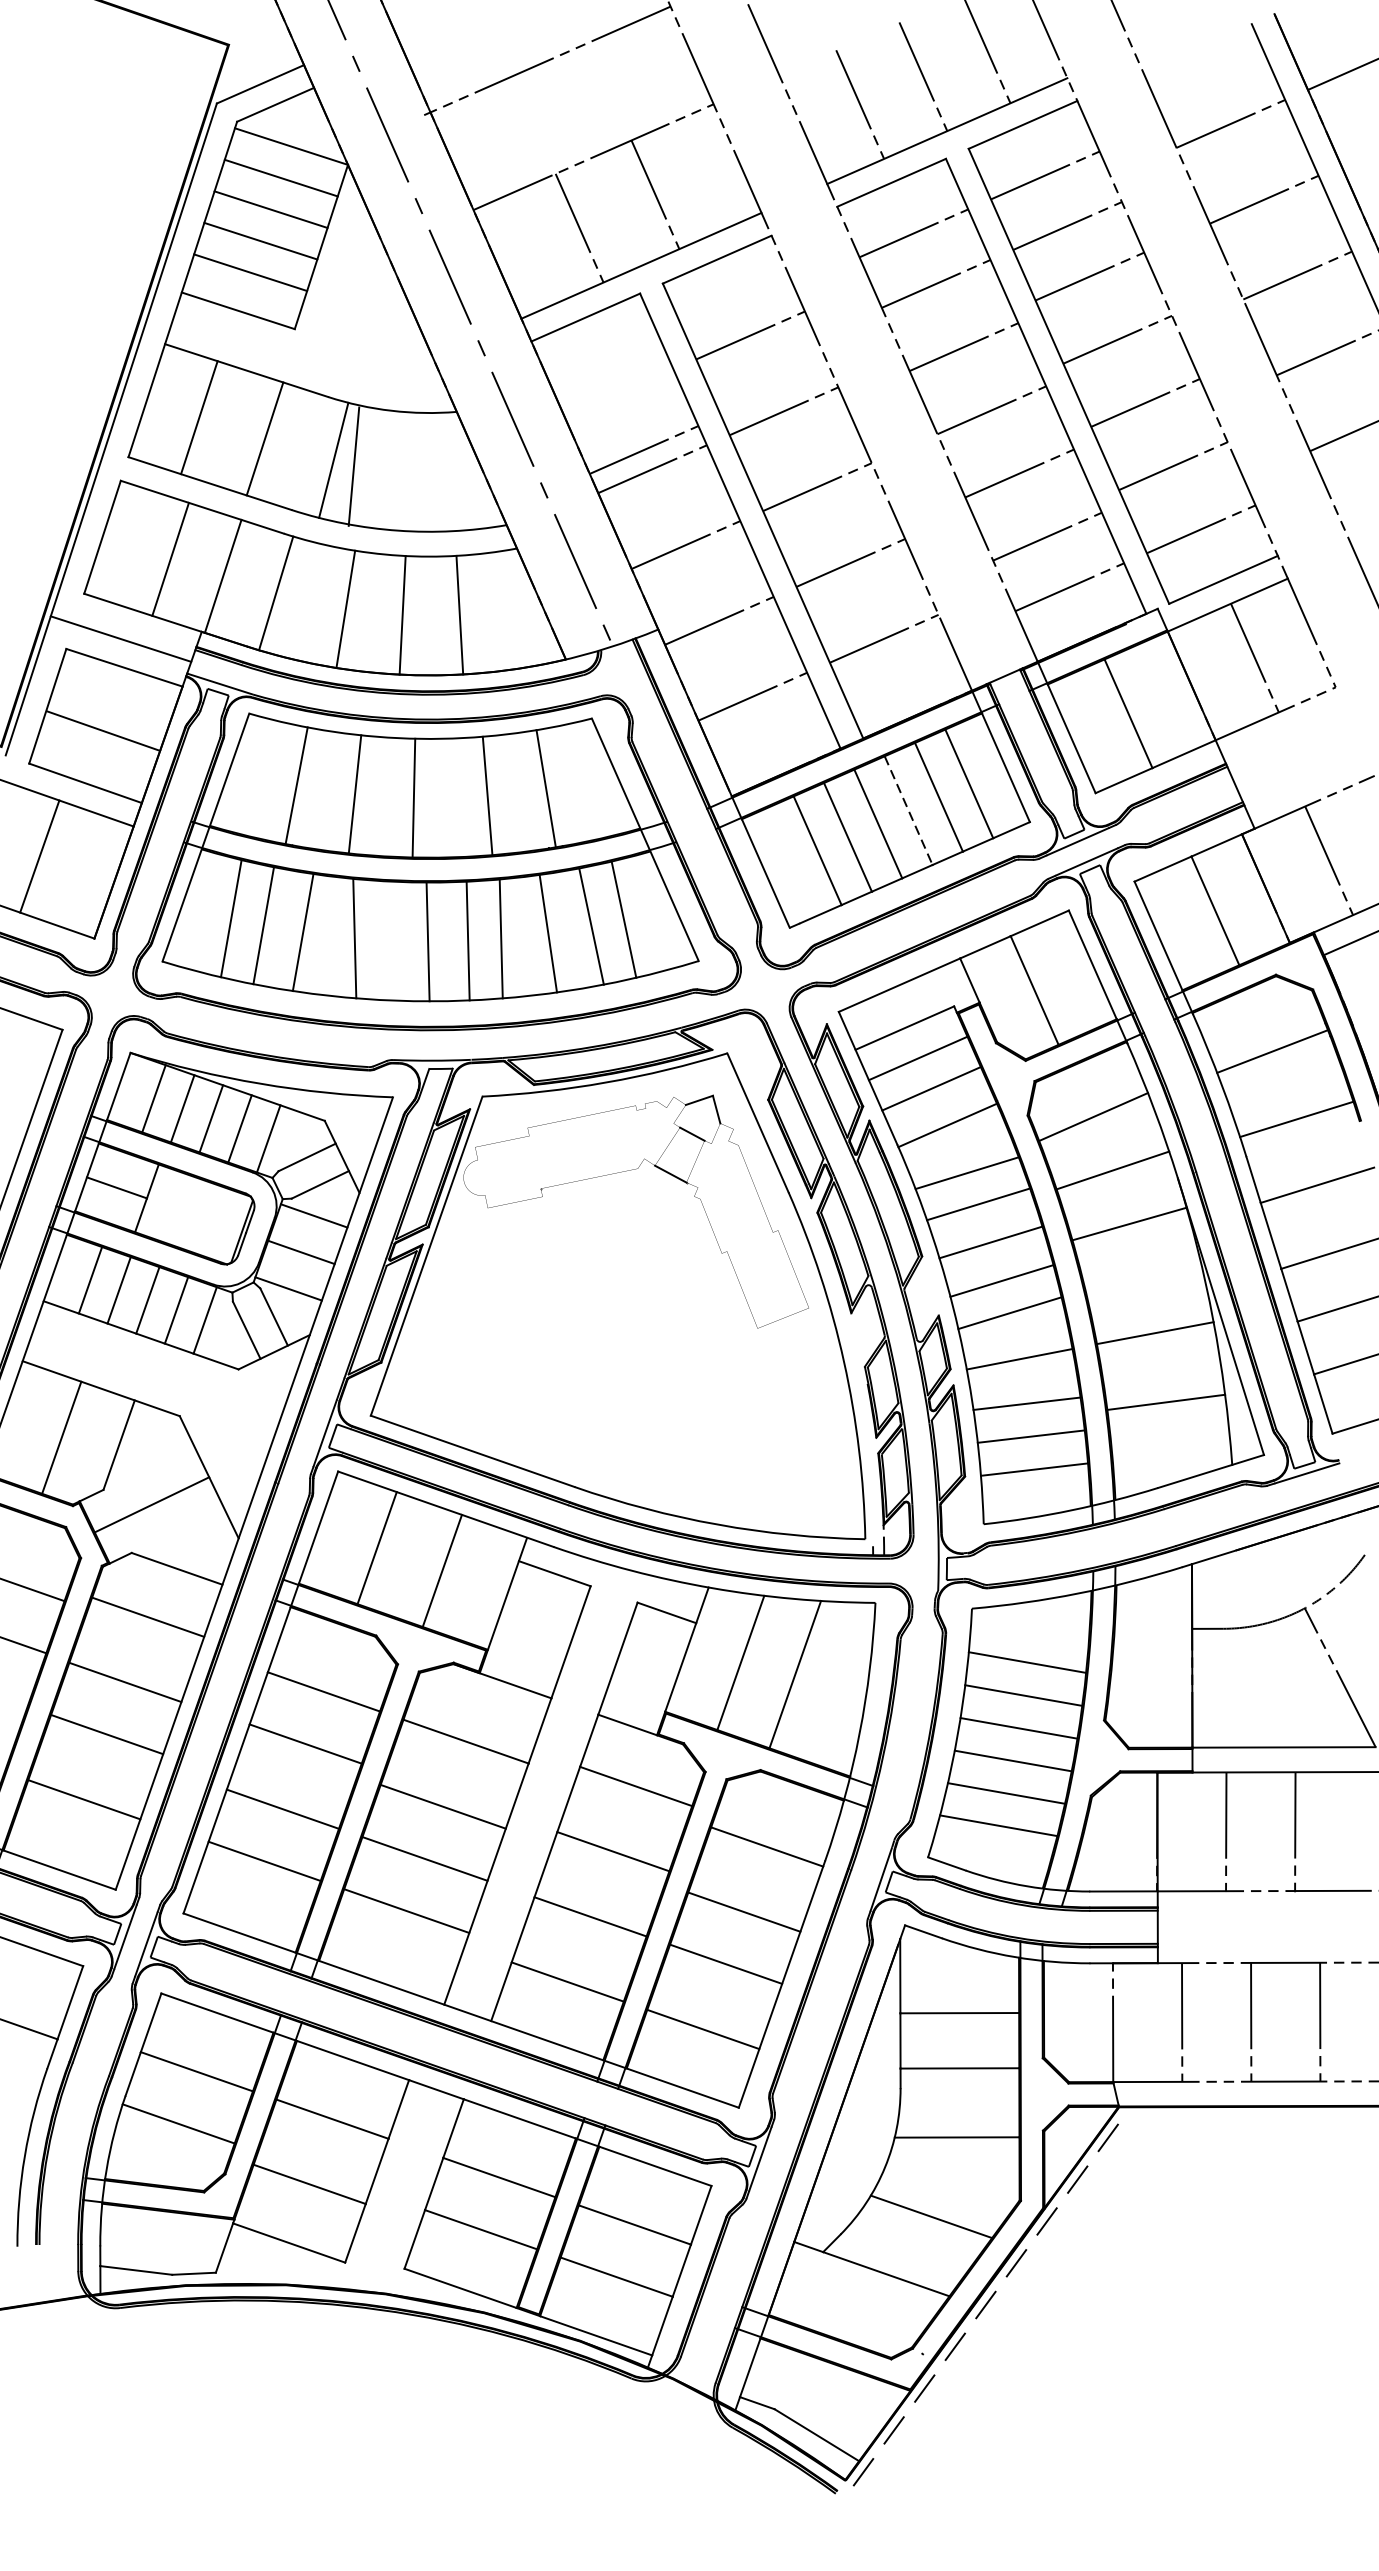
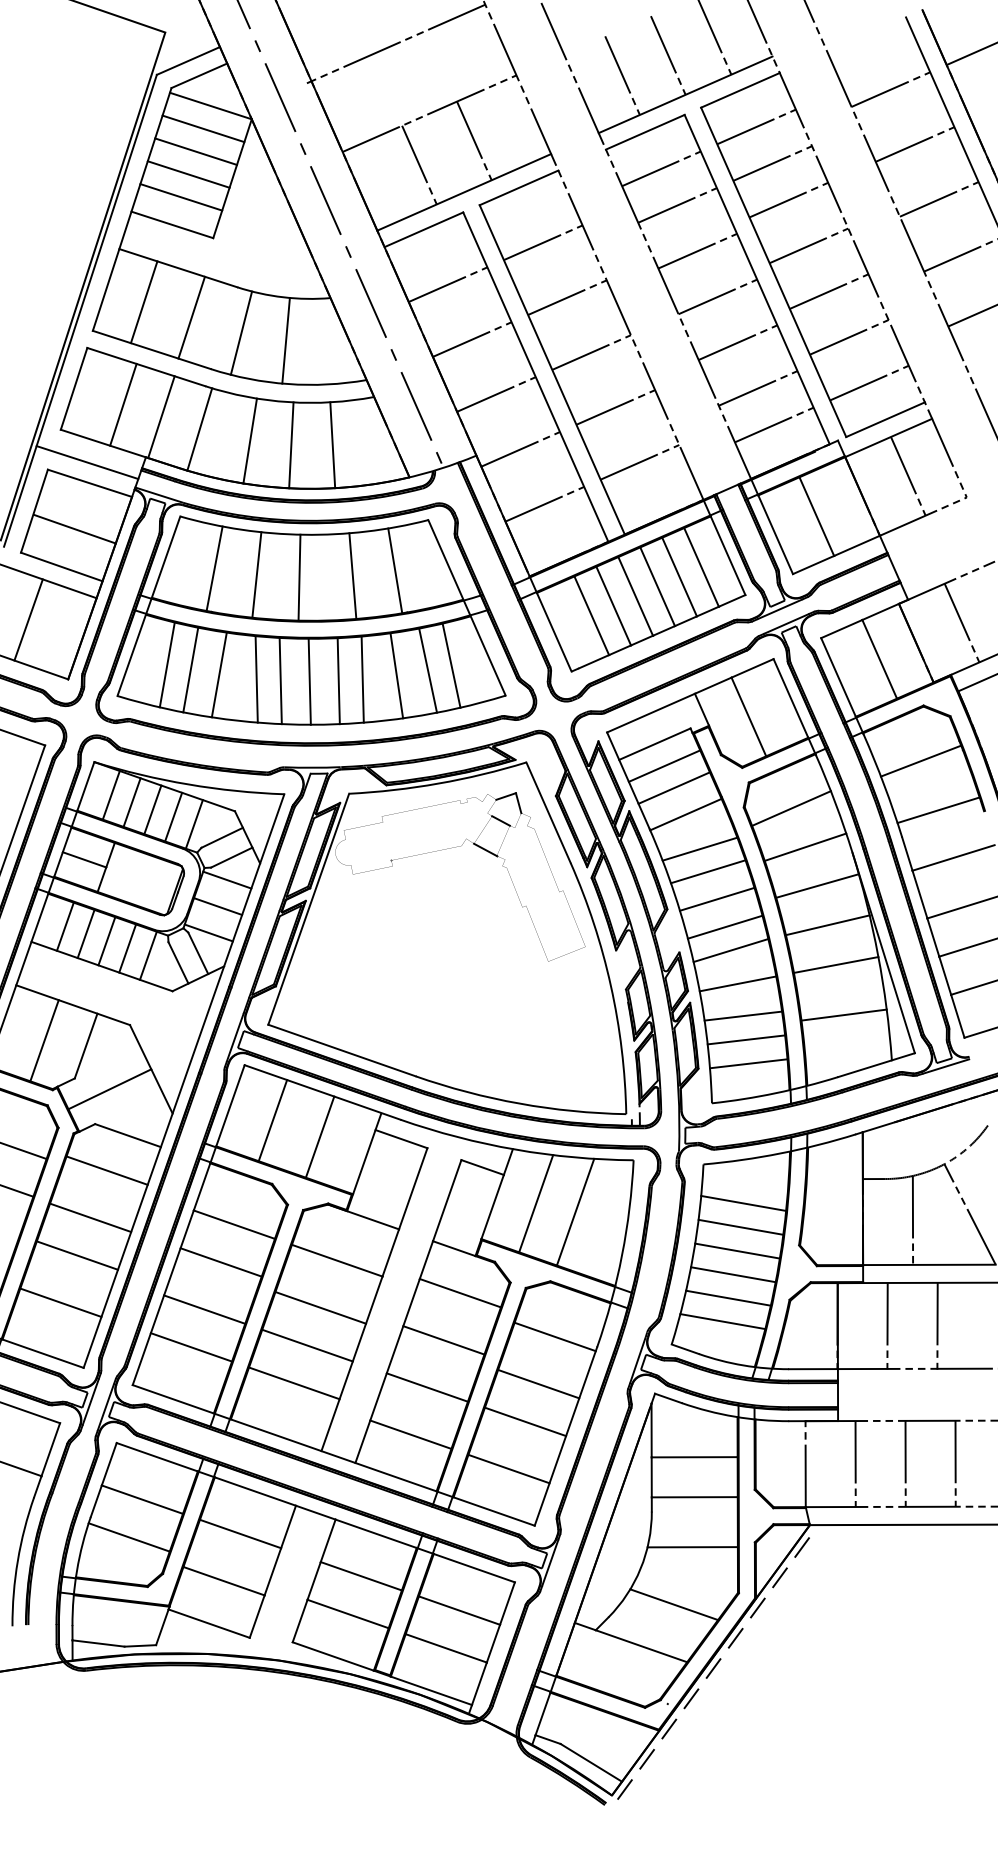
line: (643, 449) -> (447, 284), moved
line: (353, 466) -> (285, 340), moved
line: (908, 810) -> (657, 586), dashed -> solid
line: (387, 940) -> (280, 680), added
line: (1143, 1278) -> (827, 925), added
line: (1260, 1684) -> (912, 1219), added

